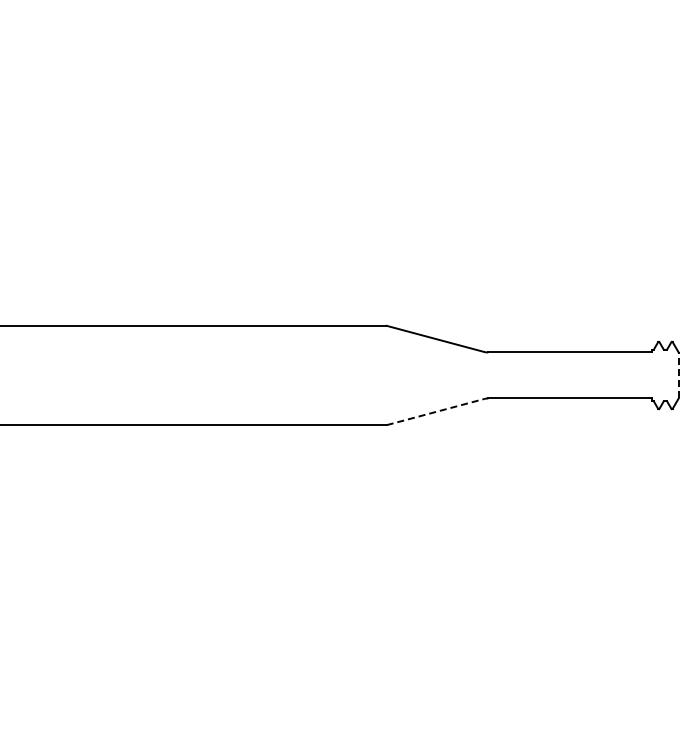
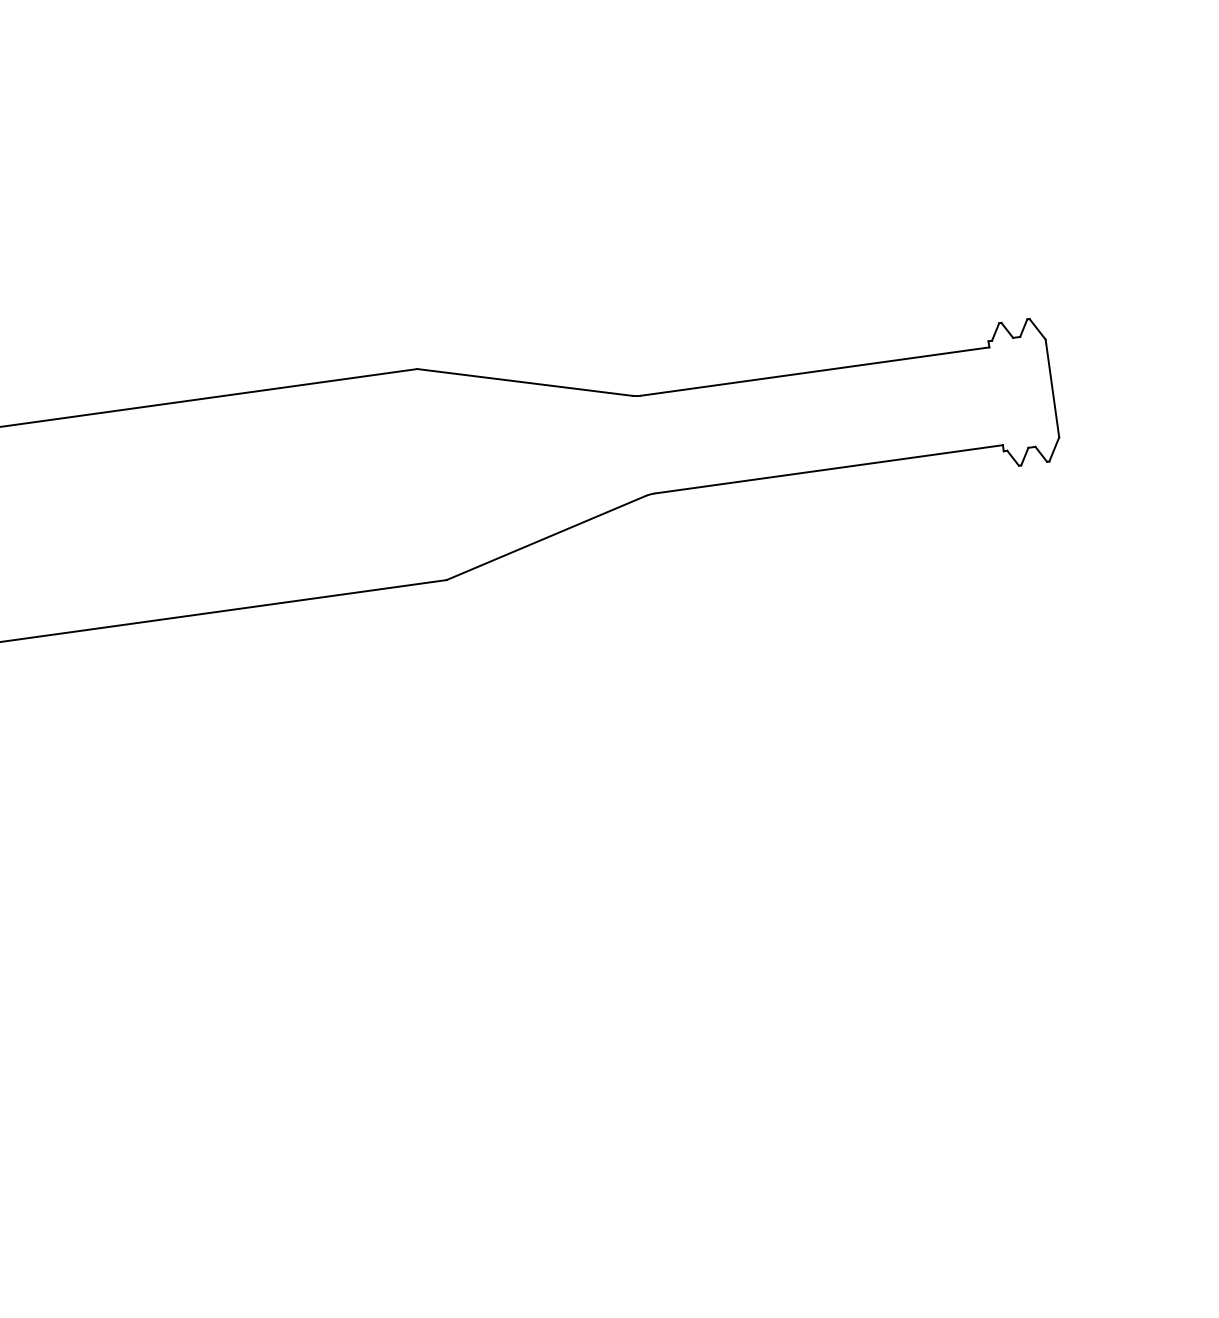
line: (678, 375) -> (1052, 388), dashed -> solid
line: (435, 411) -> (546, 536), dashed -> solid

